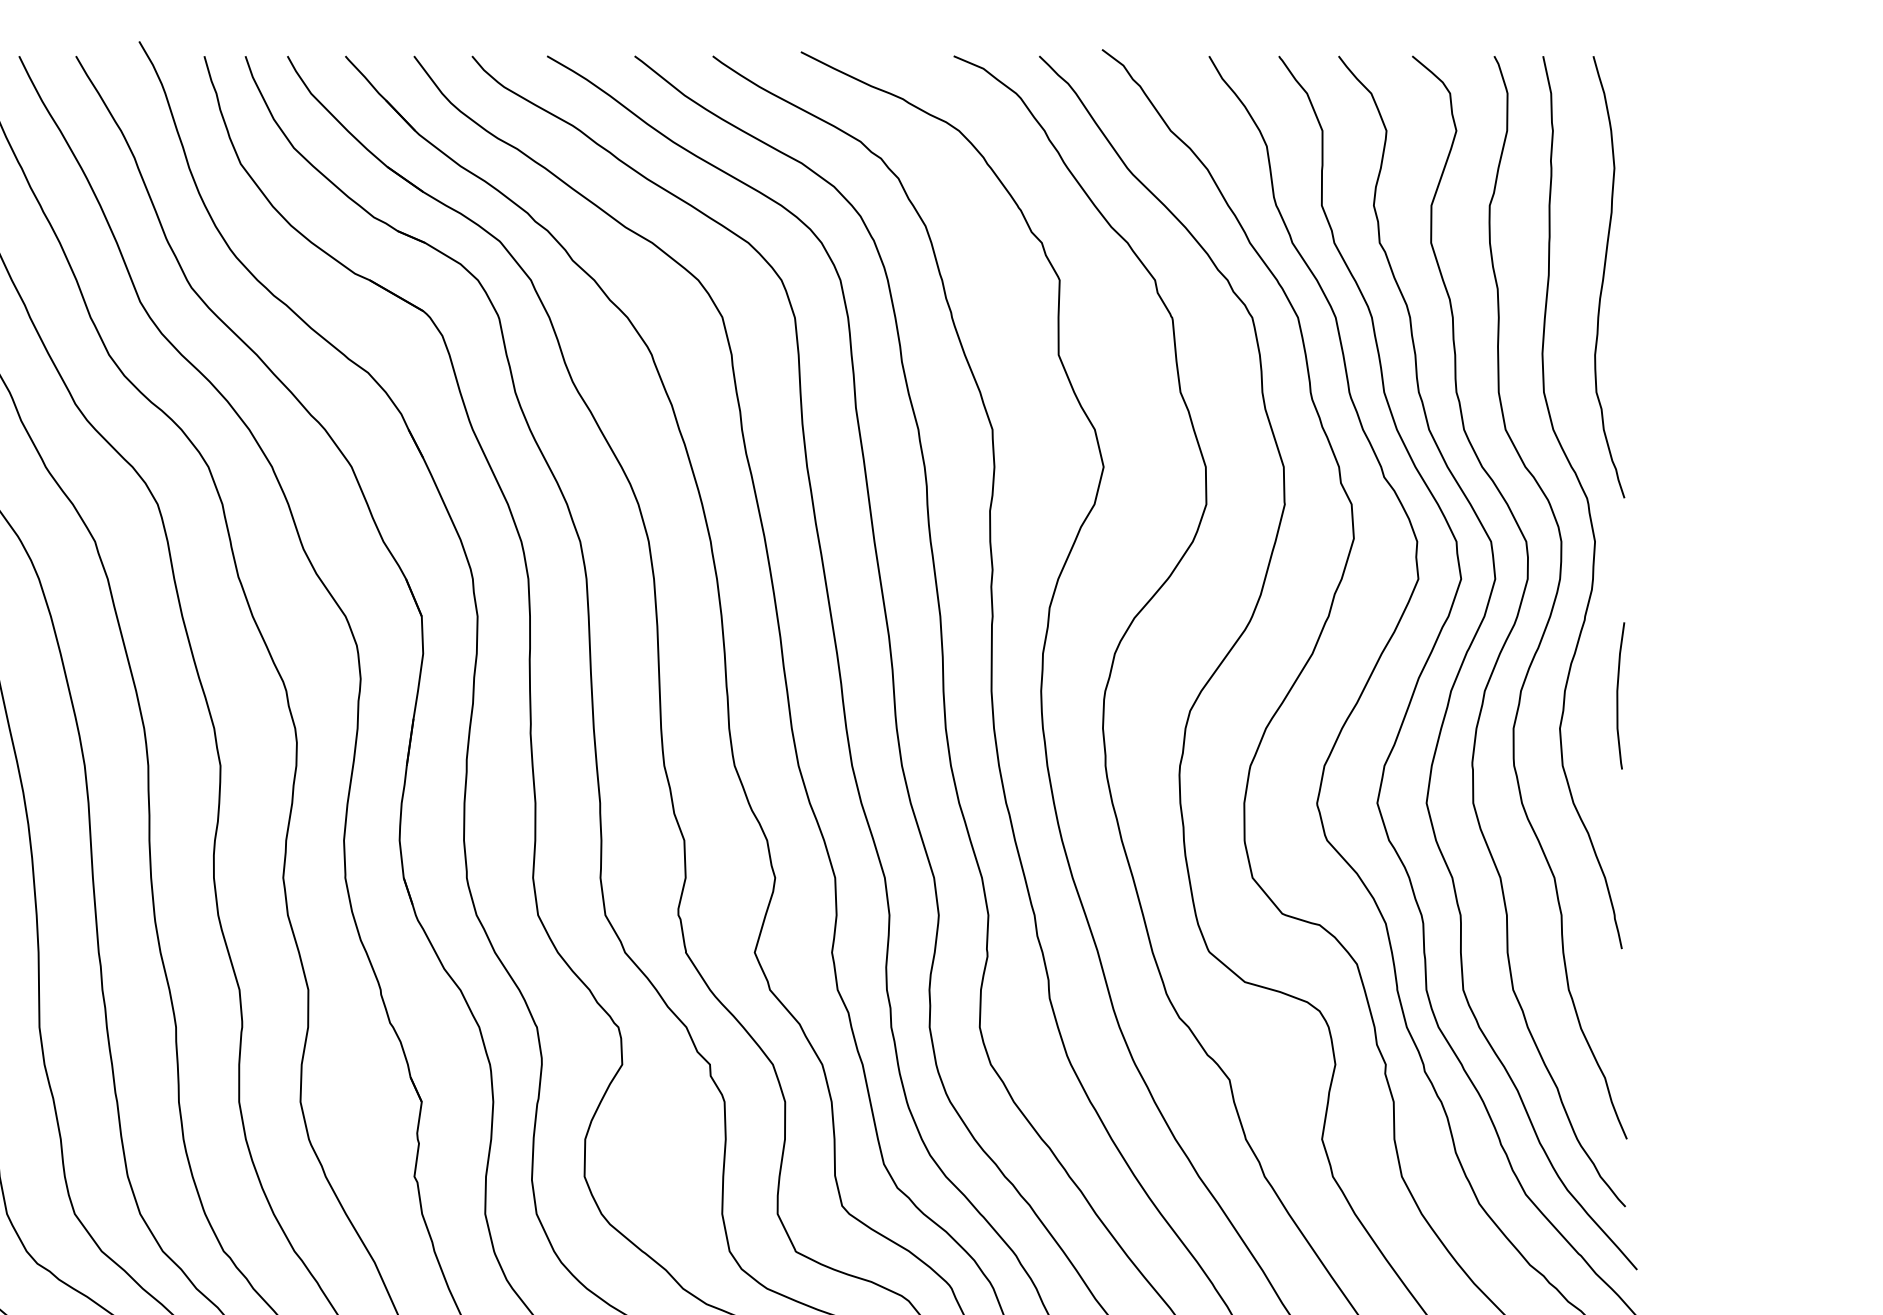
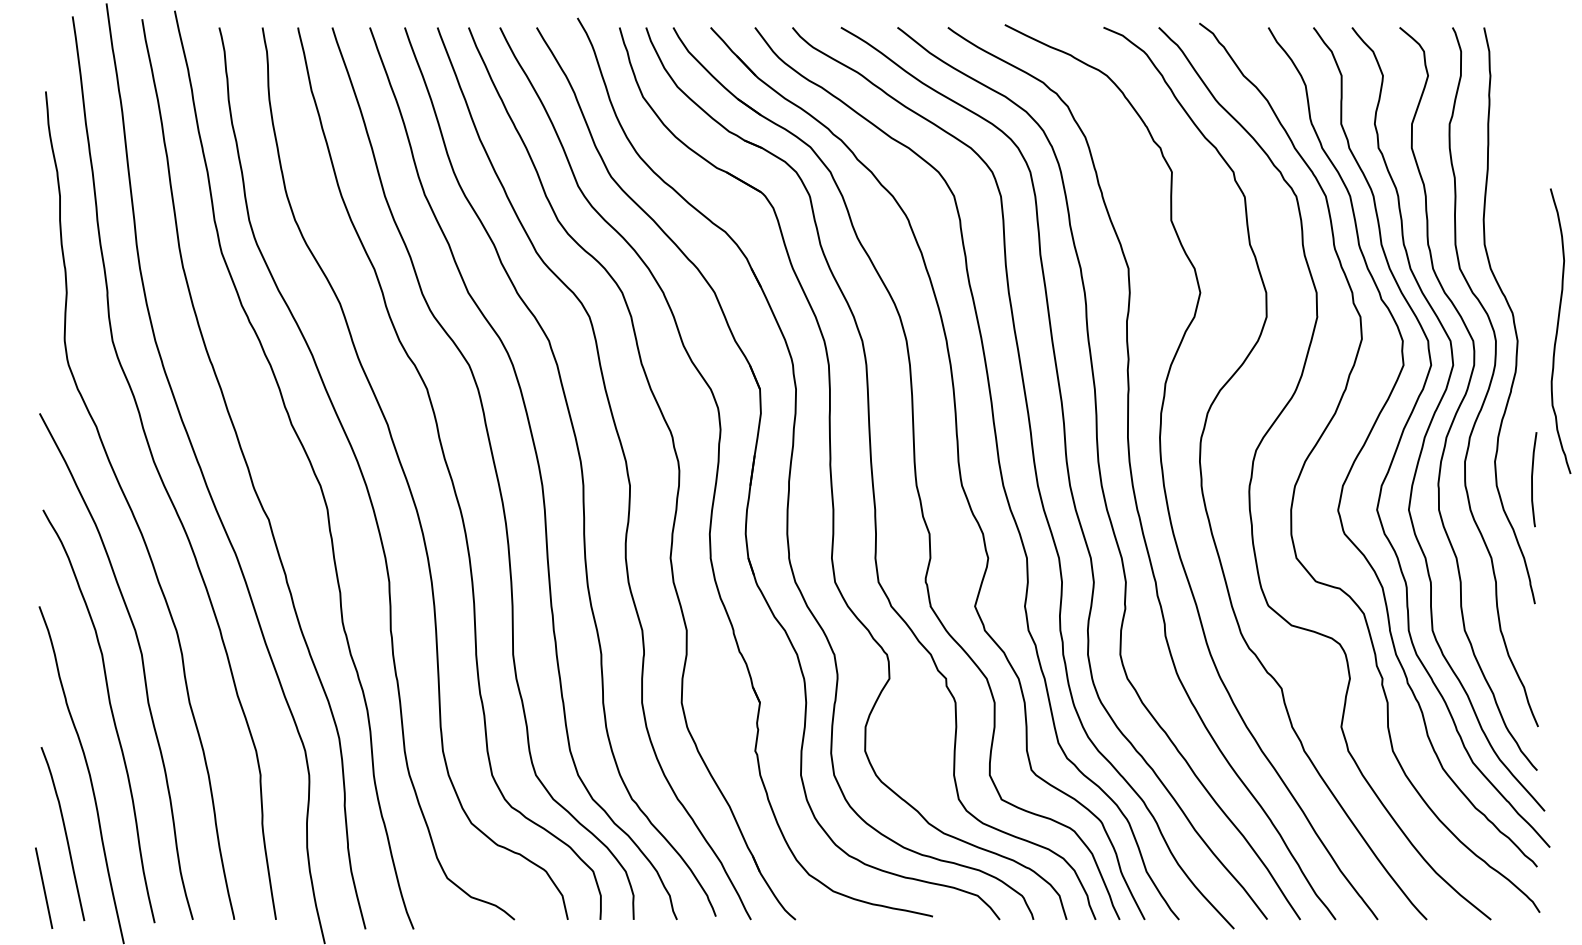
curve: (1605, 276) -> (1558, 330), moved
curve: (1618, 695) -> (1532, 479), moved

